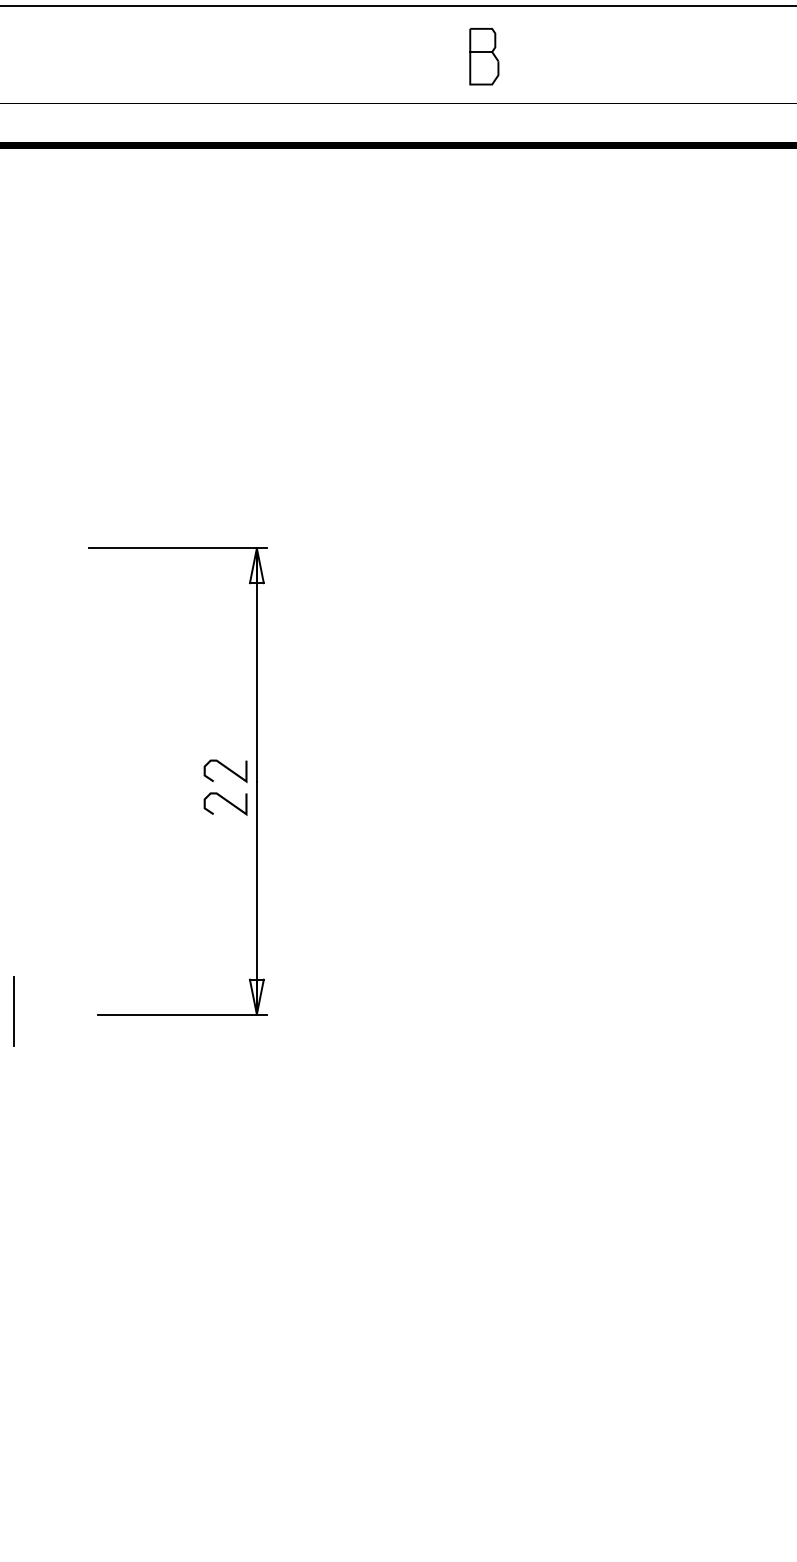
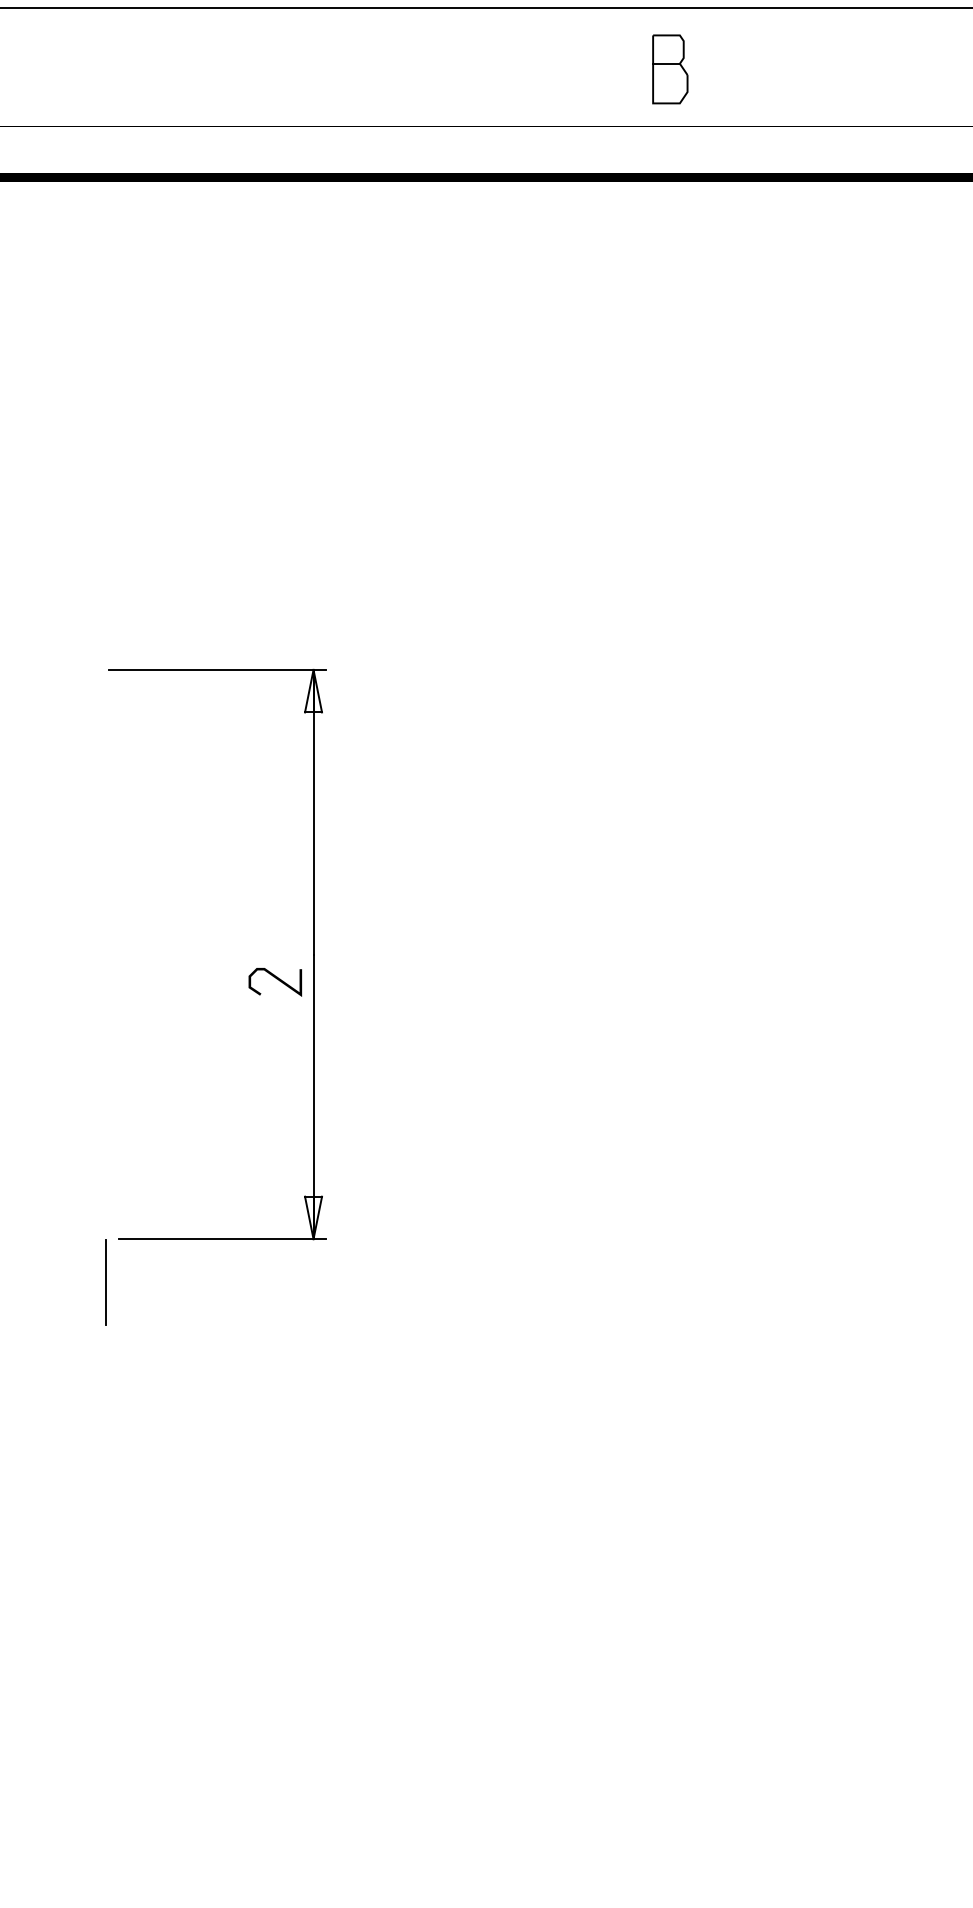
part: (484, 56) -> (670, 69), moved
curve: (226, 769) -> (276, 939), removed
line: (13, 1011) -> (105, 1282), moved

